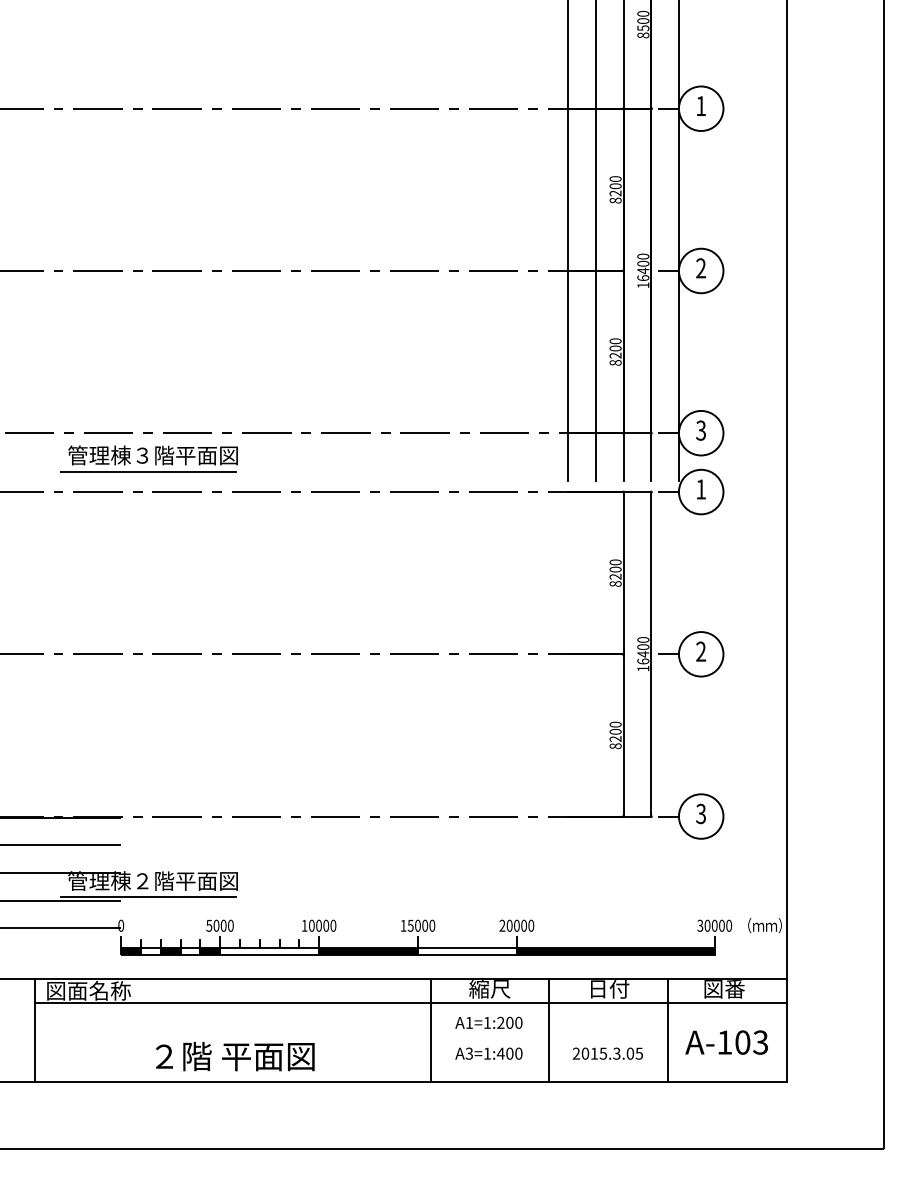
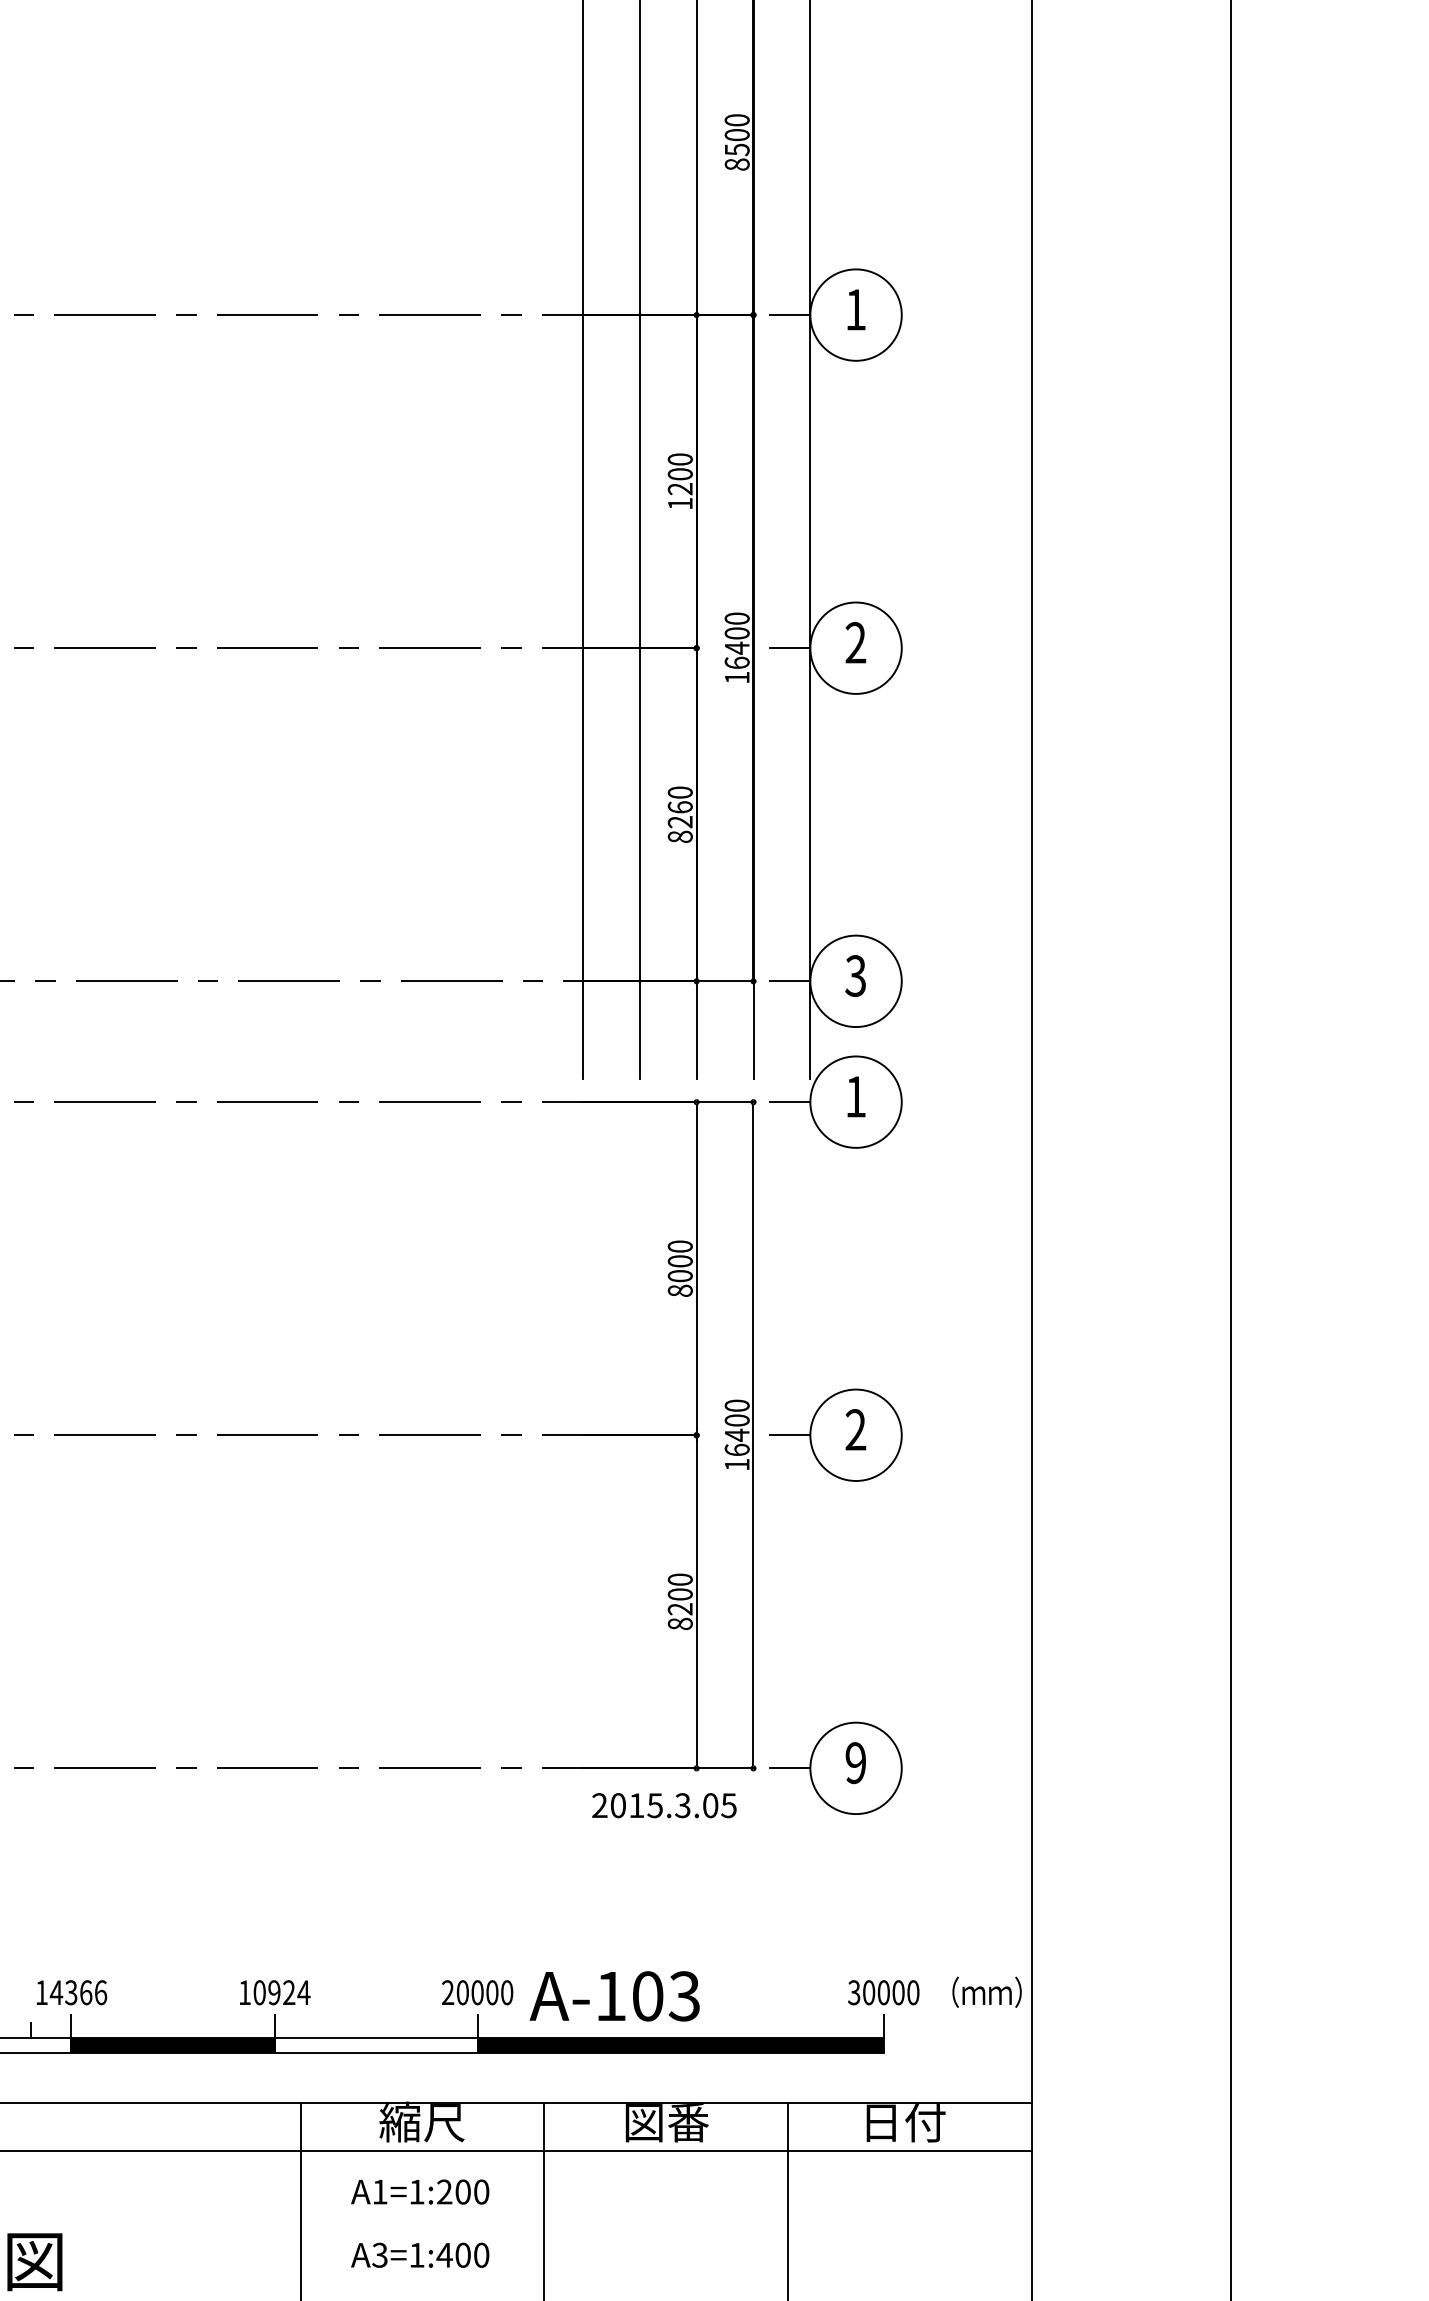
text: (615, 200) -> (680, 503), 8200 -> 1200
text: (615, 348) -> (680, 807), 8200 -> 8260
text: (615, 576) -> (680, 1275), 8200 -> 8000
text: (700, 814) -> (854, 1764), 3 -> 9
text: (322, 925) -> (78, 1992), 10000 -> 14366
text: (421, 925) -> (281, 1992), 15000 -> 10924
text: (609, 989) -> (667, 2123), 日付 -> 図番
text: (724, 989) -> (903, 2123), 図番 -> 日付
text: (726, 1042) -> (614, 1996), moved
text: (607, 1053) -> (663, 1805), moved

